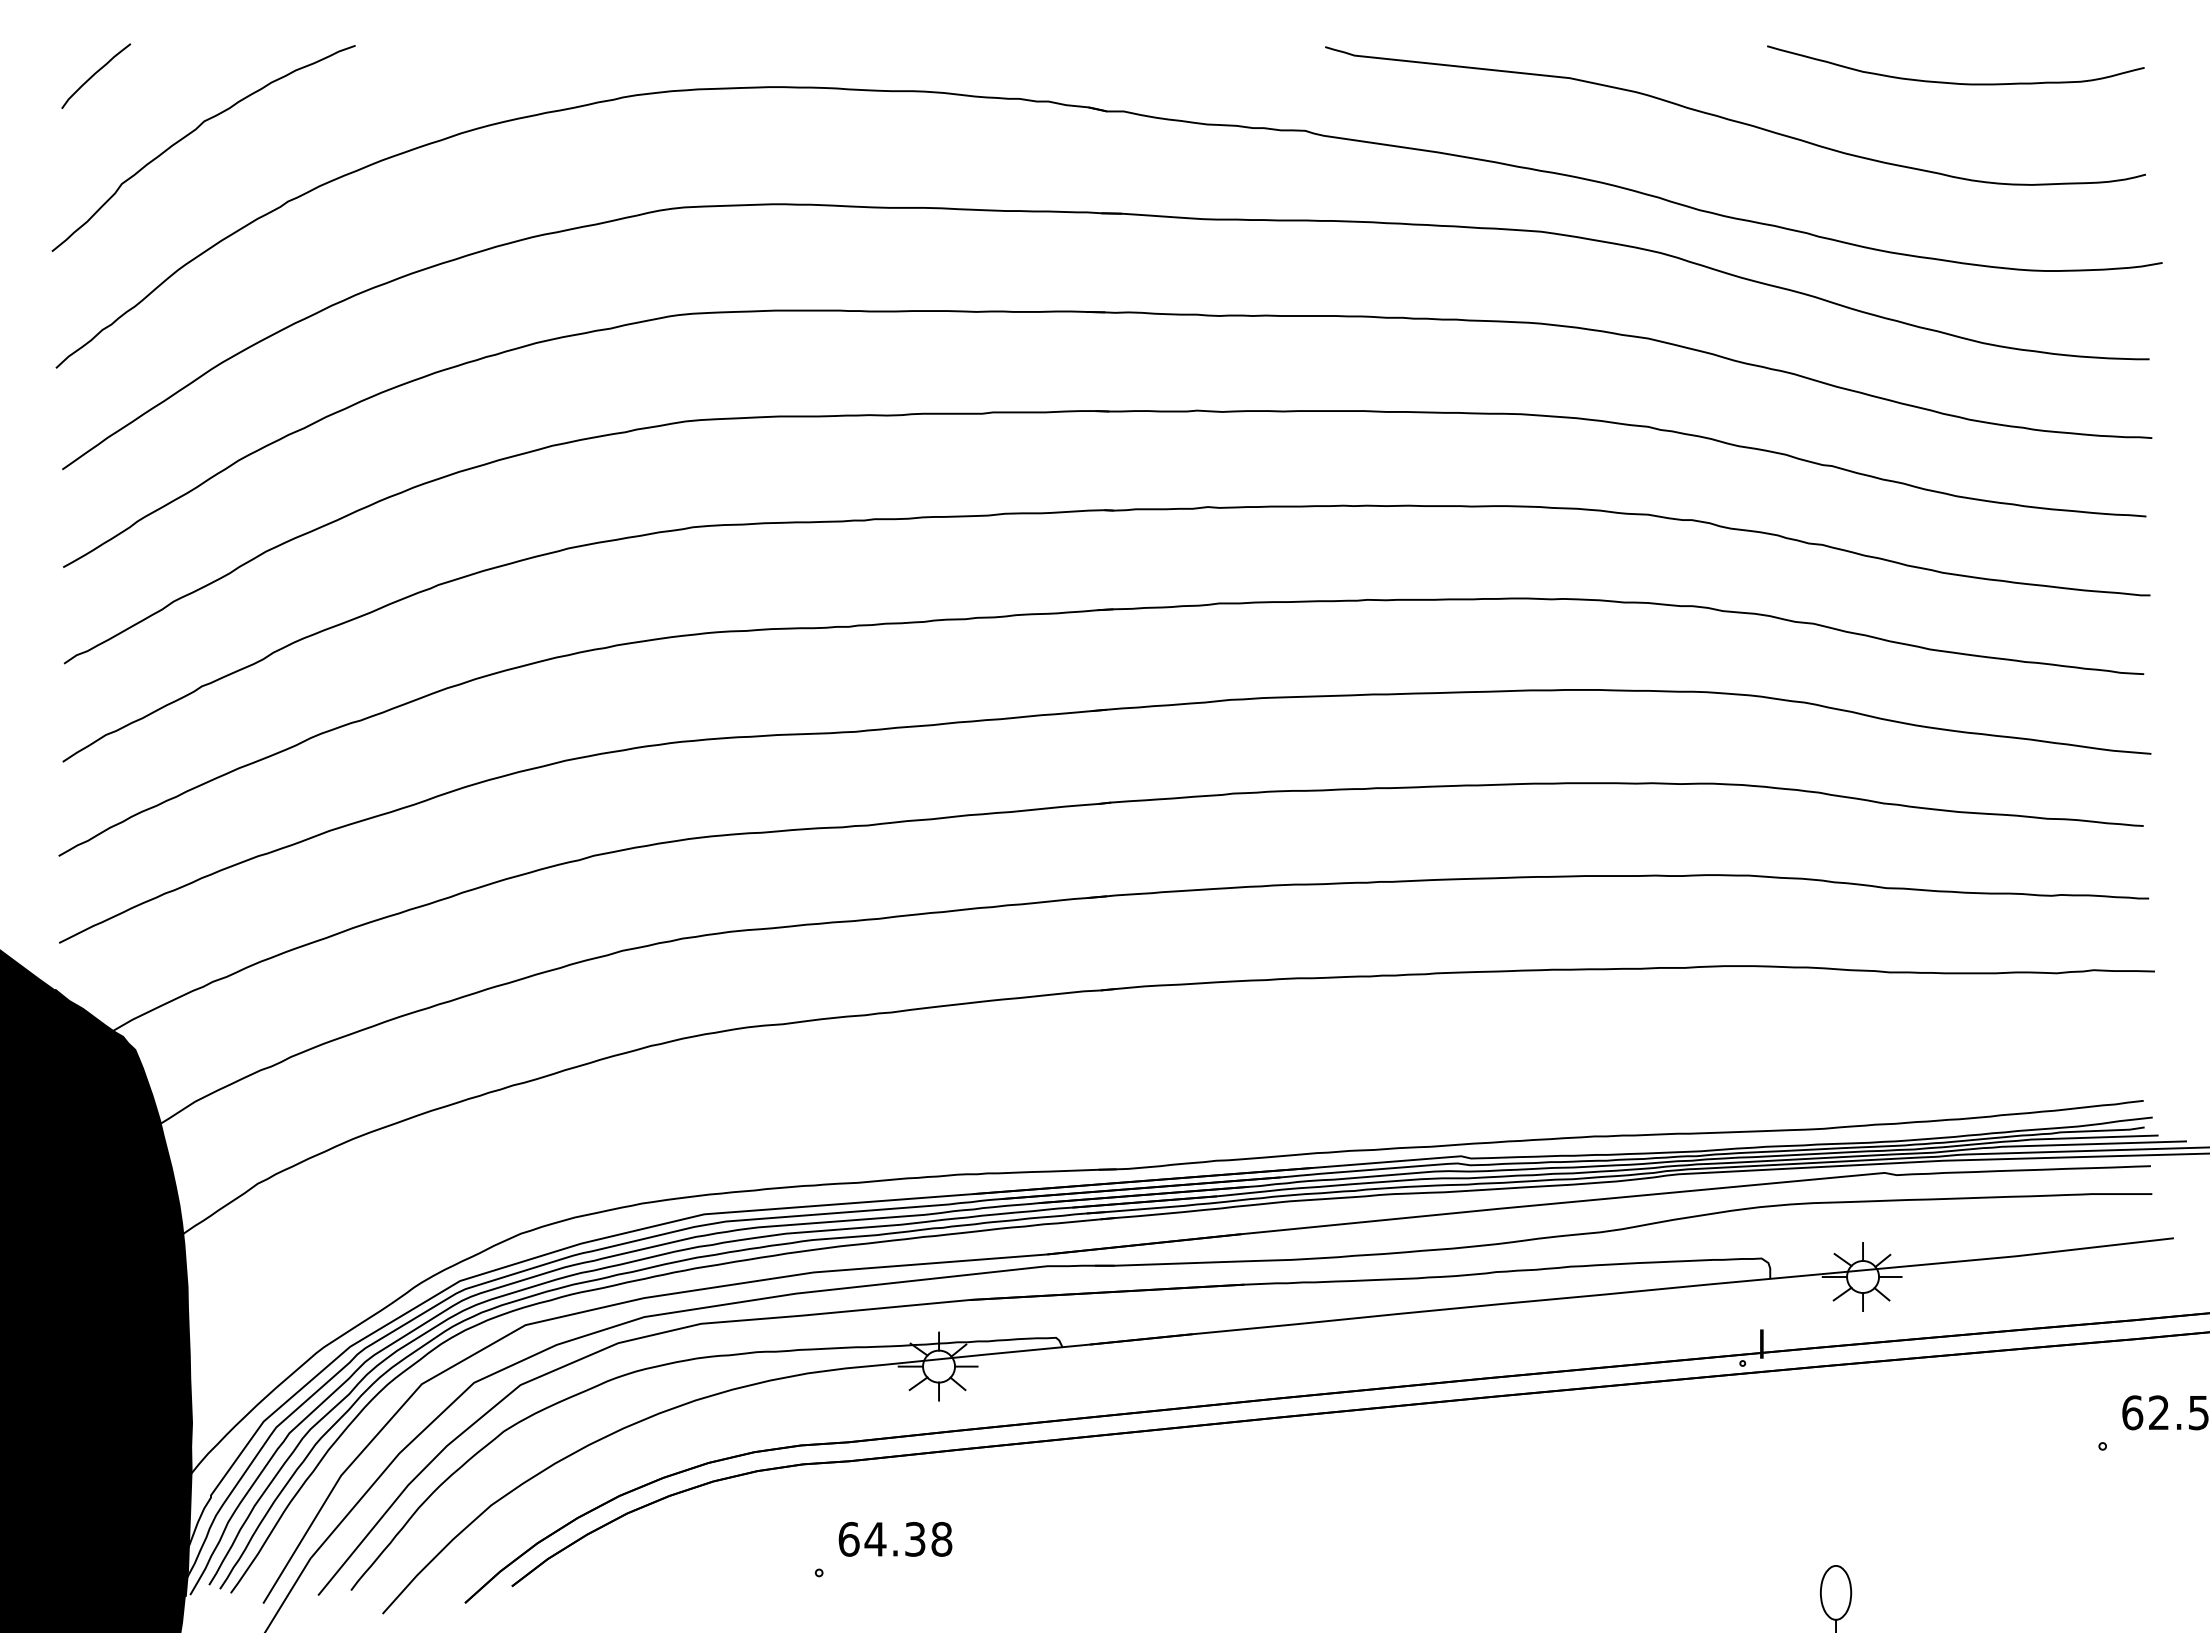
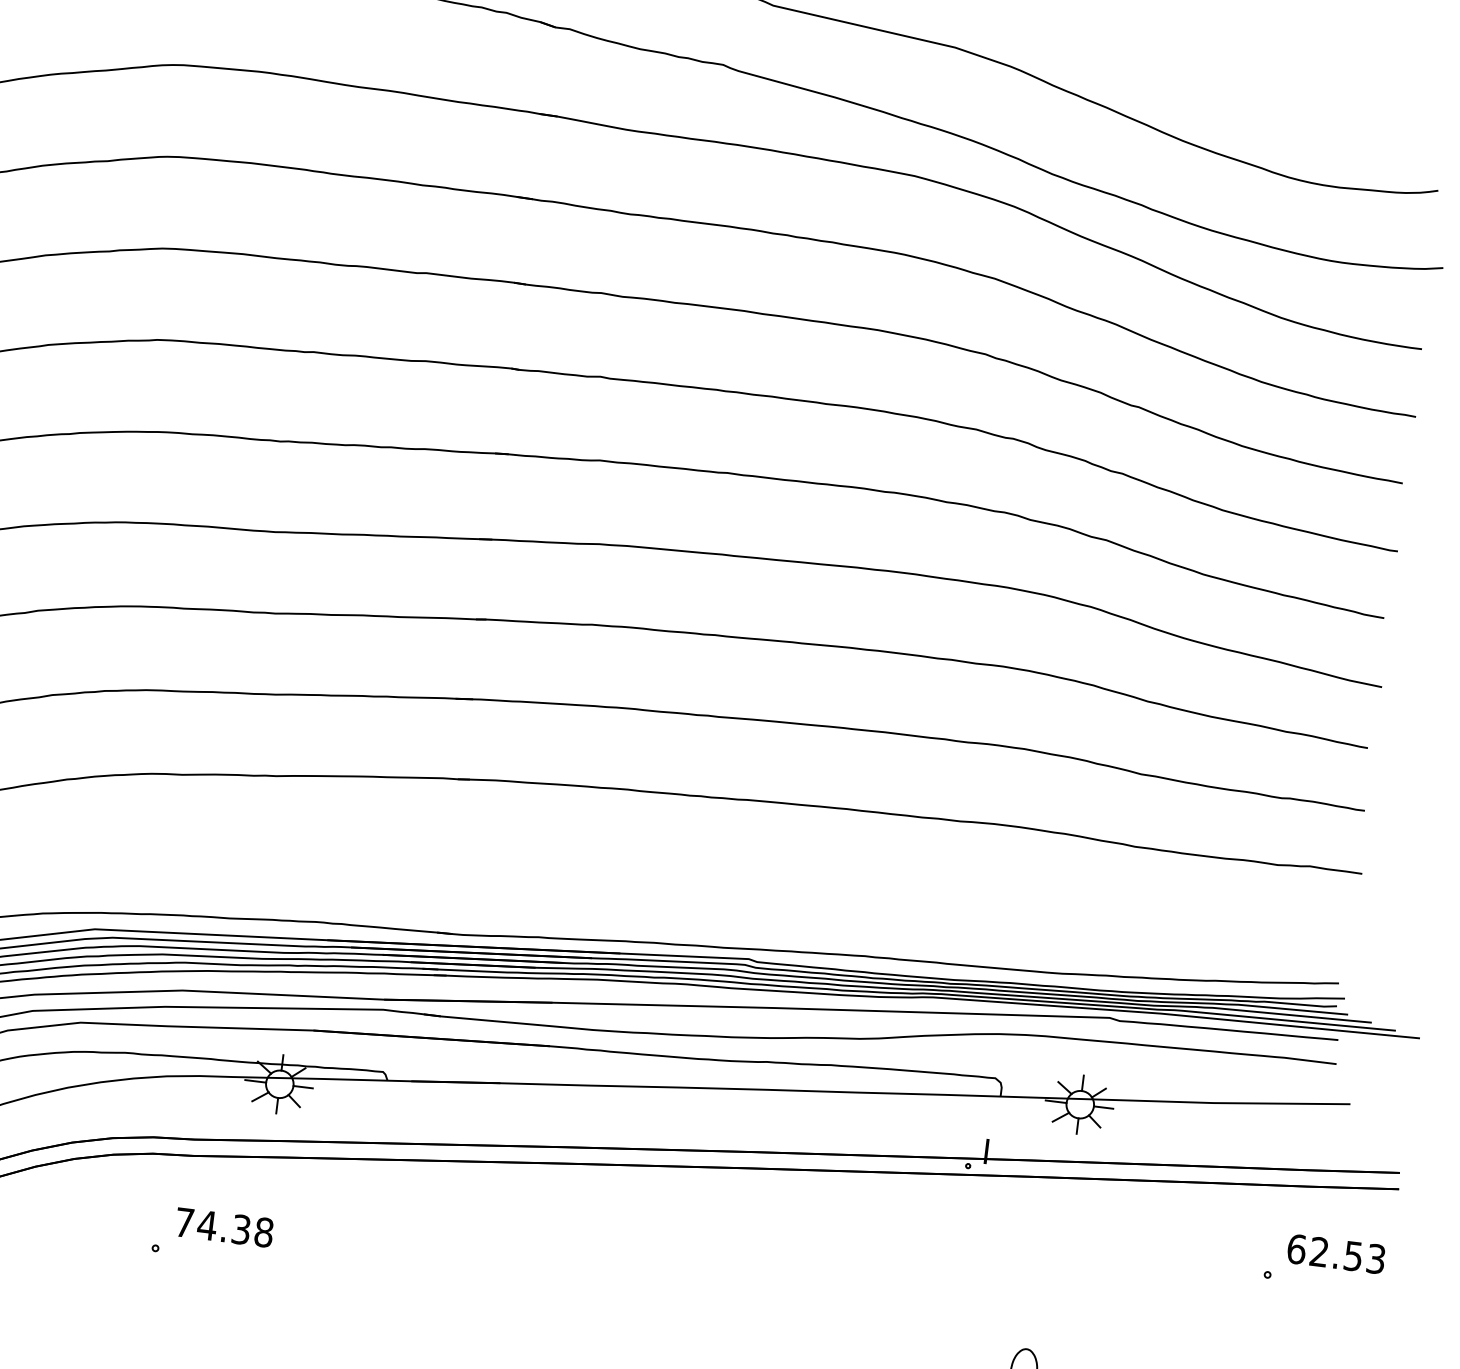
curve: (1955, 82) -> (1284, 91), removed
text: (848, 1538) -> (184, 1221), 64.38 -> 74.38

